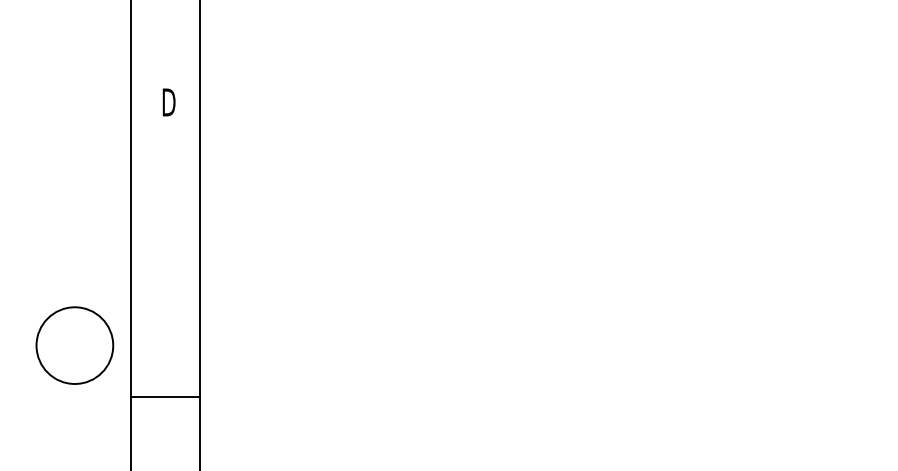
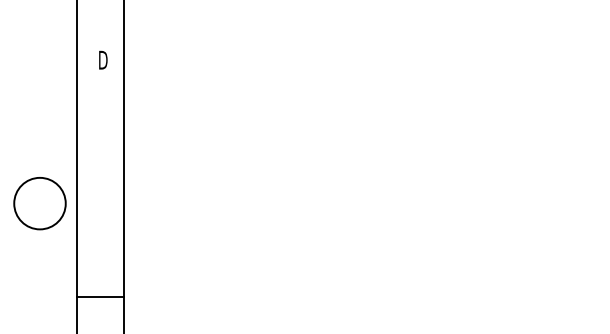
circle: (74, 345) -> (39, 203), moved
line: (164, 397) -> (100, 297), moved

